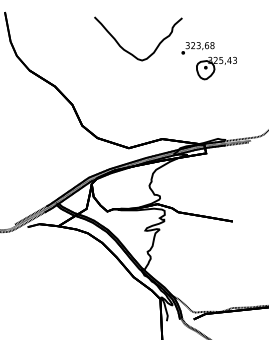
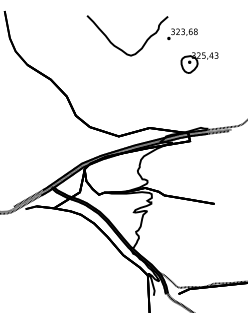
text: (197, 48) -> (182, 34), moved

